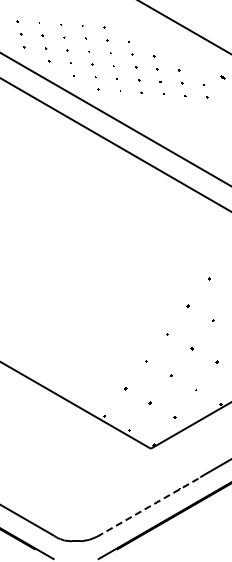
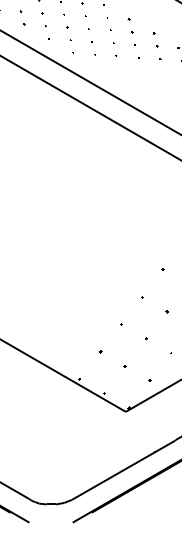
line: (148, 507) -> (123, 470), dashed -> solid

